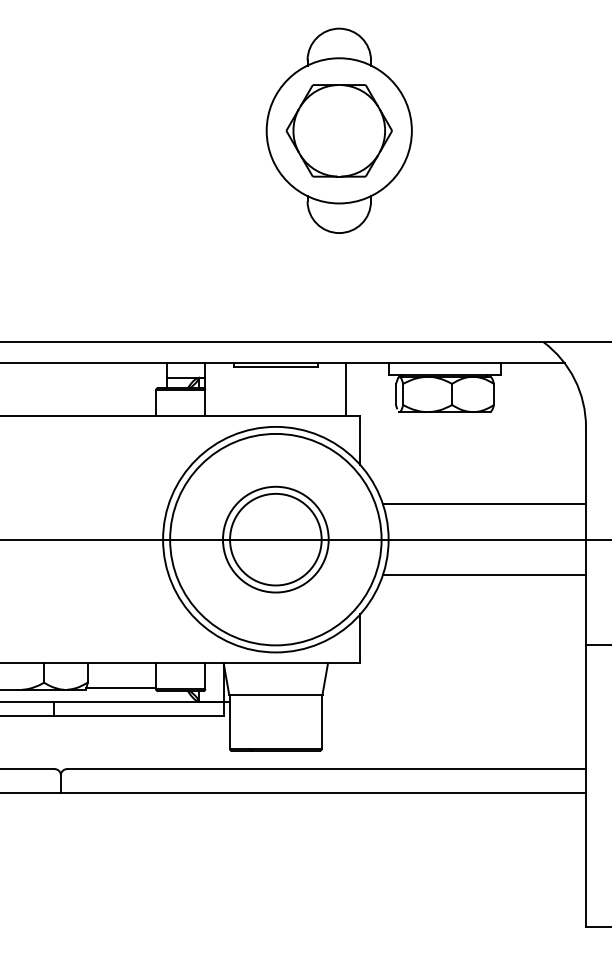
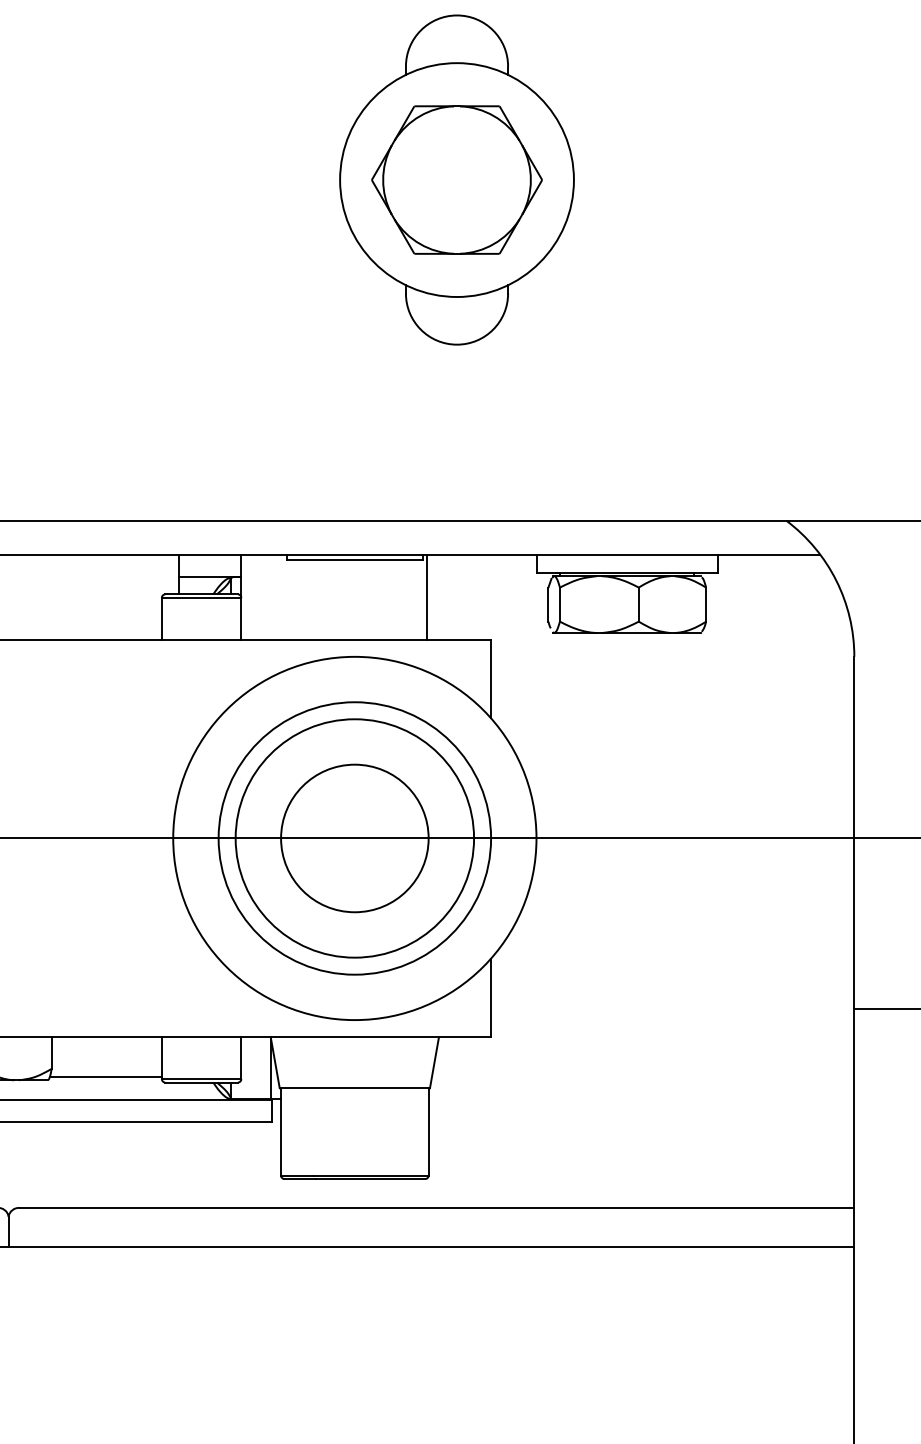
line: (346, 389) -> (426, 596), moved
line: (483, 504) -> (689, 781), removed
circle: (275, 539) -> (354, 838), size x0.7
circle: (275, 539) -> (354, 838), size x1.6
line: (483, 574) -> (689, 894), removed

